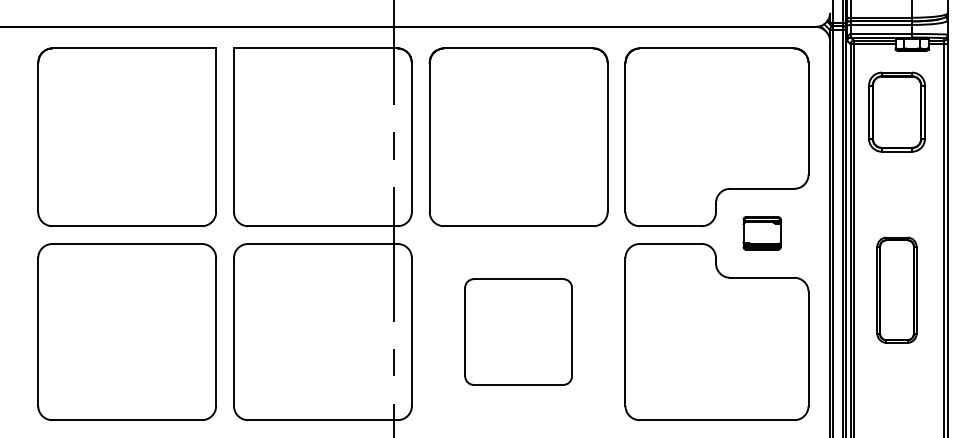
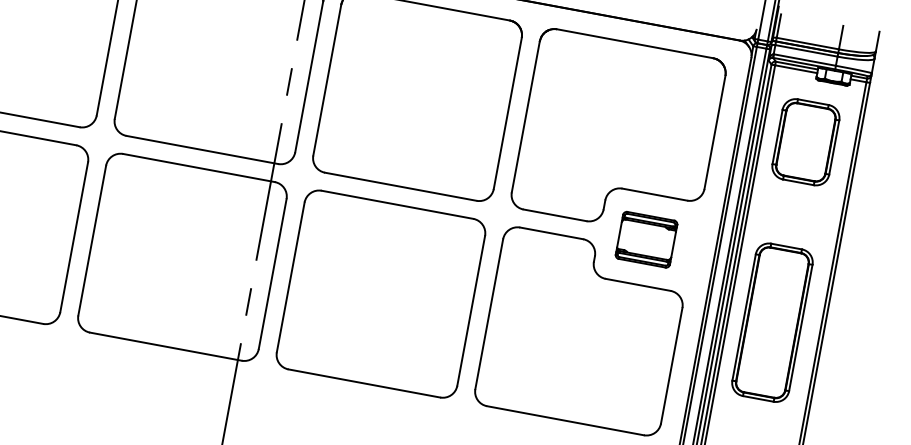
part: (761, 233) -> (645, 239), size x1.43
part: (896, 290) -> (771, 322), size x1.43
part: (518, 331) -> (380, 293), size x1.67

